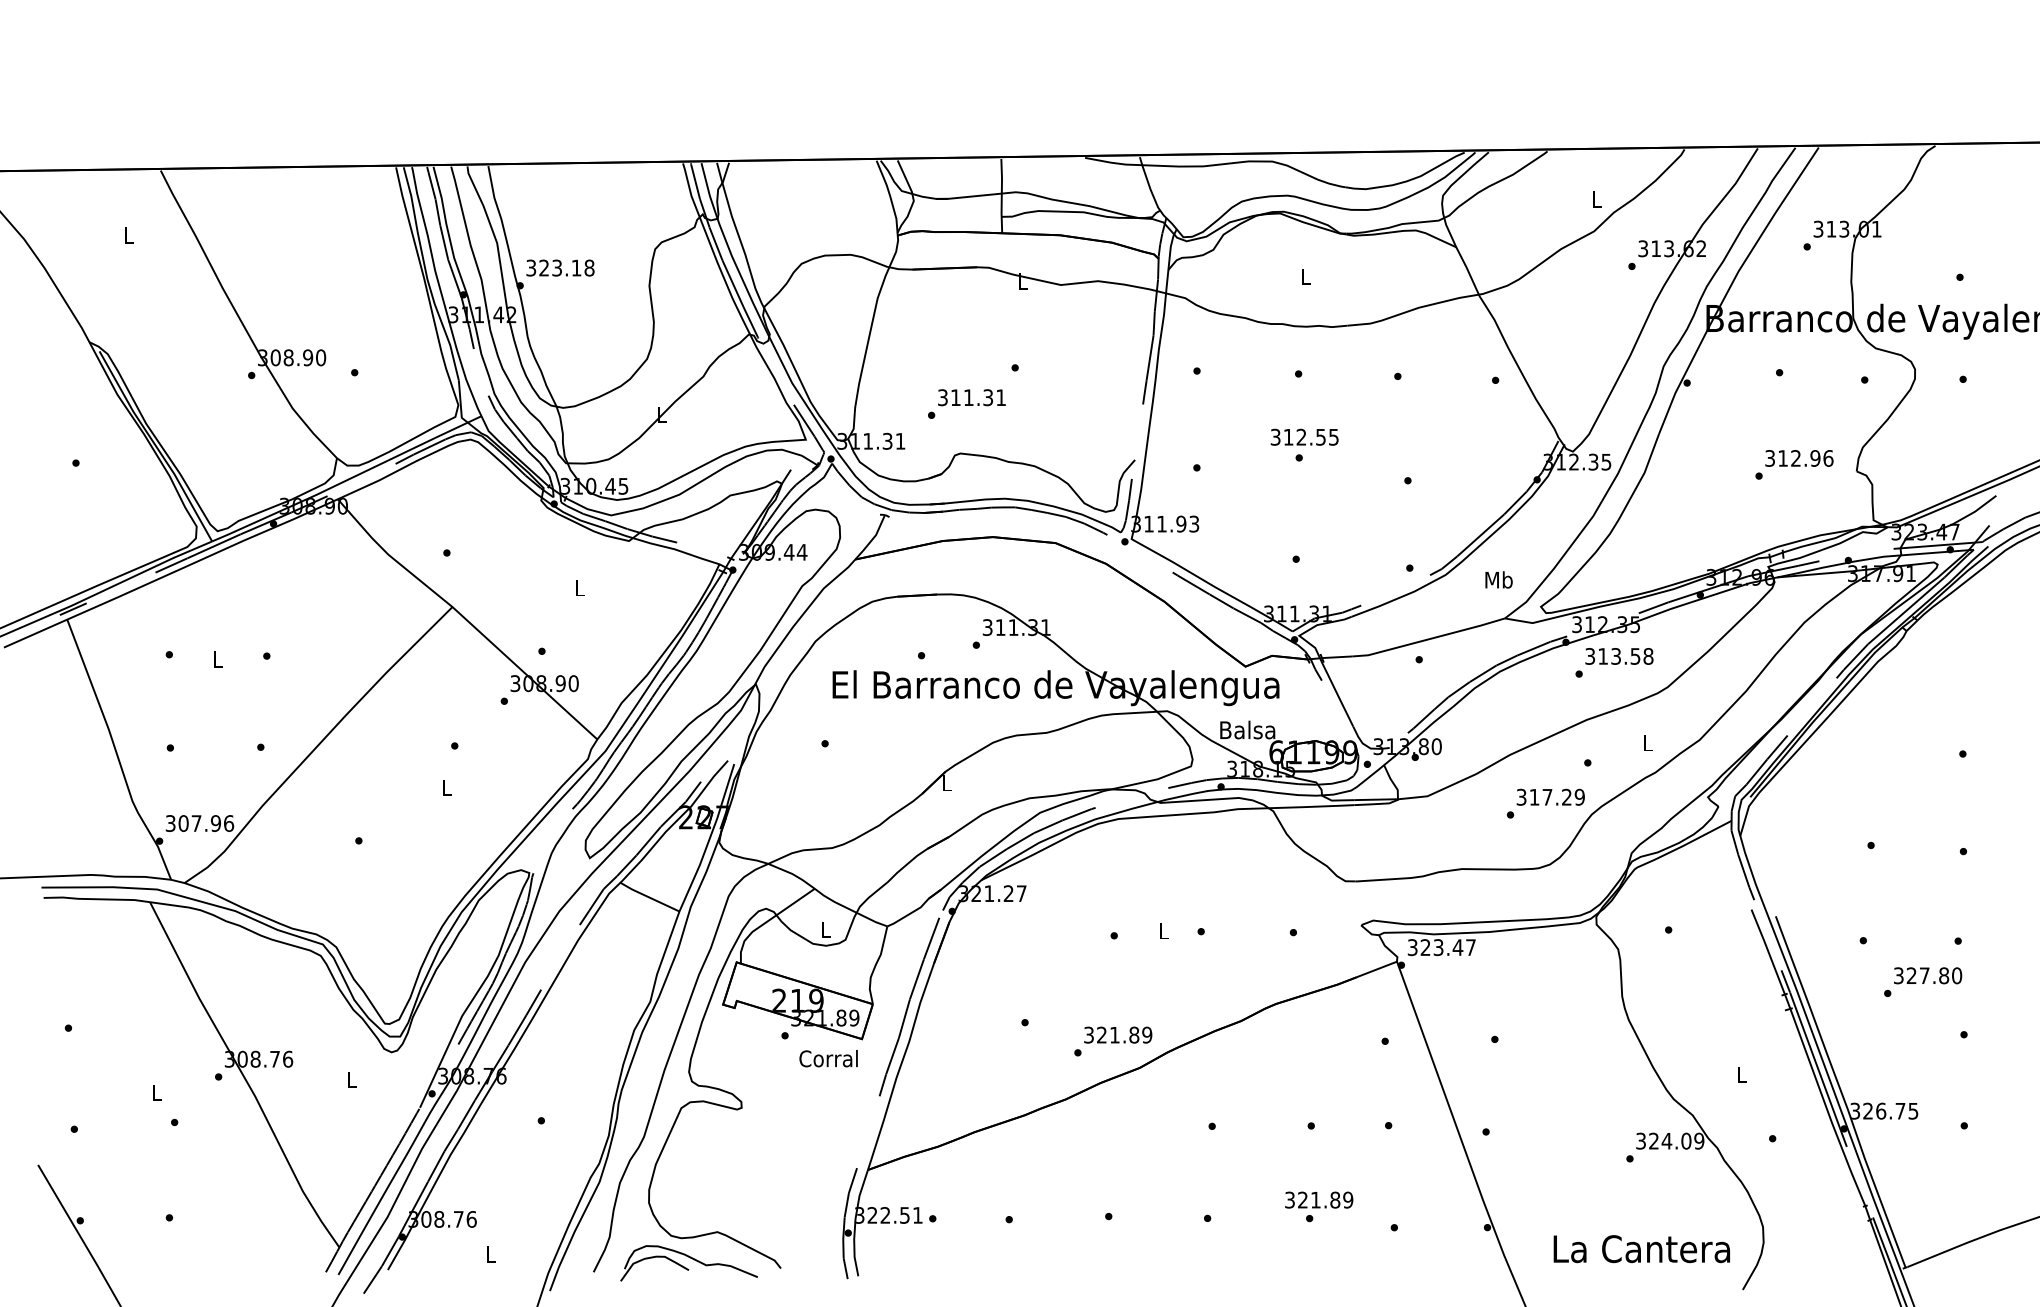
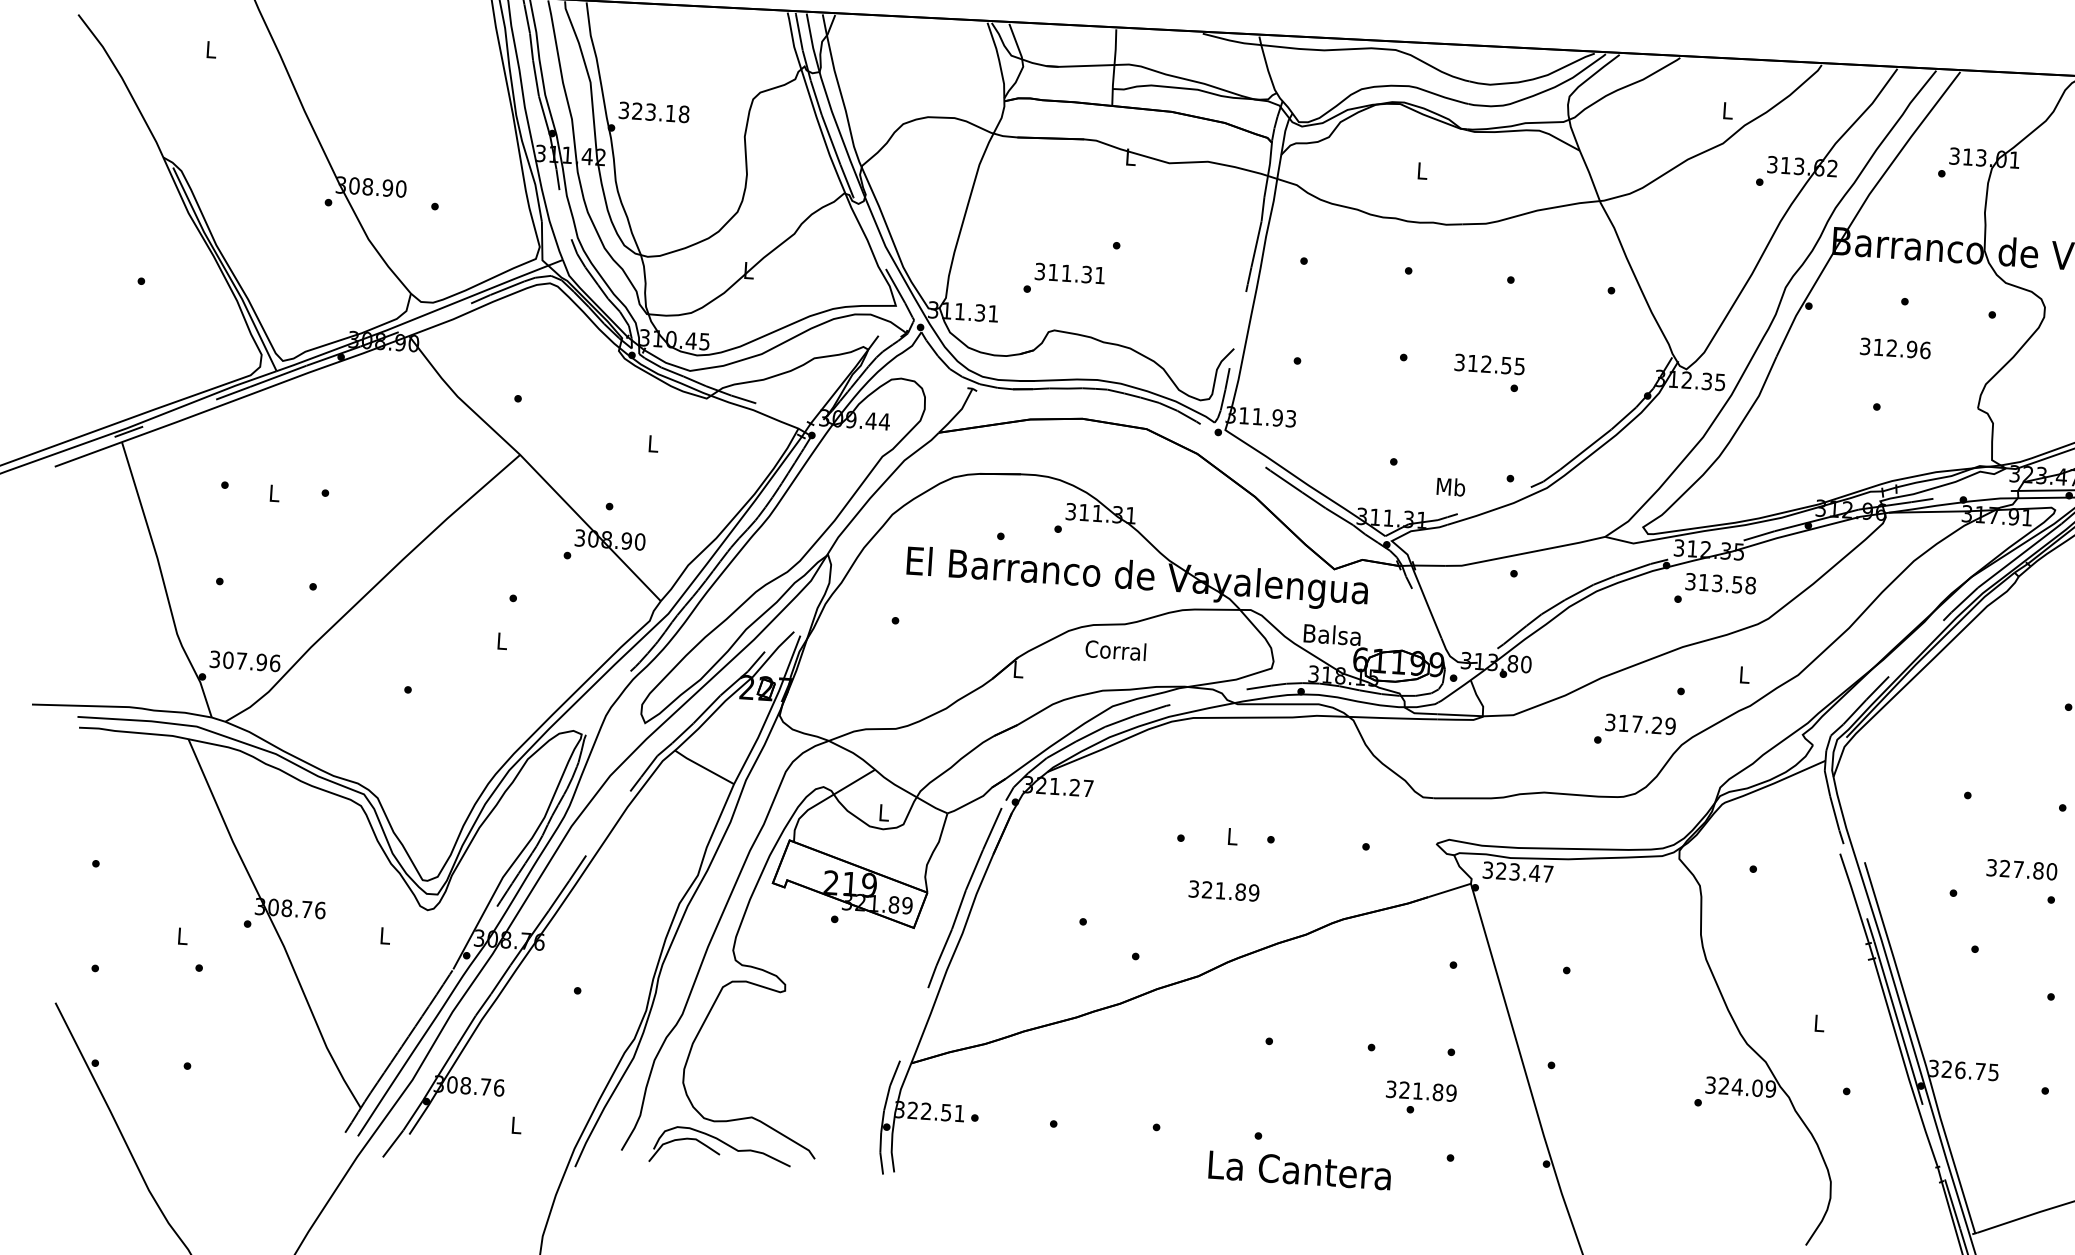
text: (1304, 436) -> (1489, 363), moved
text: (1799, 458) -> (1895, 348), moved
text: (1498, 579) -> (1450, 486), moved
text: (1928, 975) -> (2022, 869), moved
text: (1118, 1034) -> (1224, 890), moved
text: (828, 1058) -> (1115, 650), moved
text: (1319, 1206) -> (1421, 1097), moved
text: (1641, 1249) -> (1299, 1170), moved

